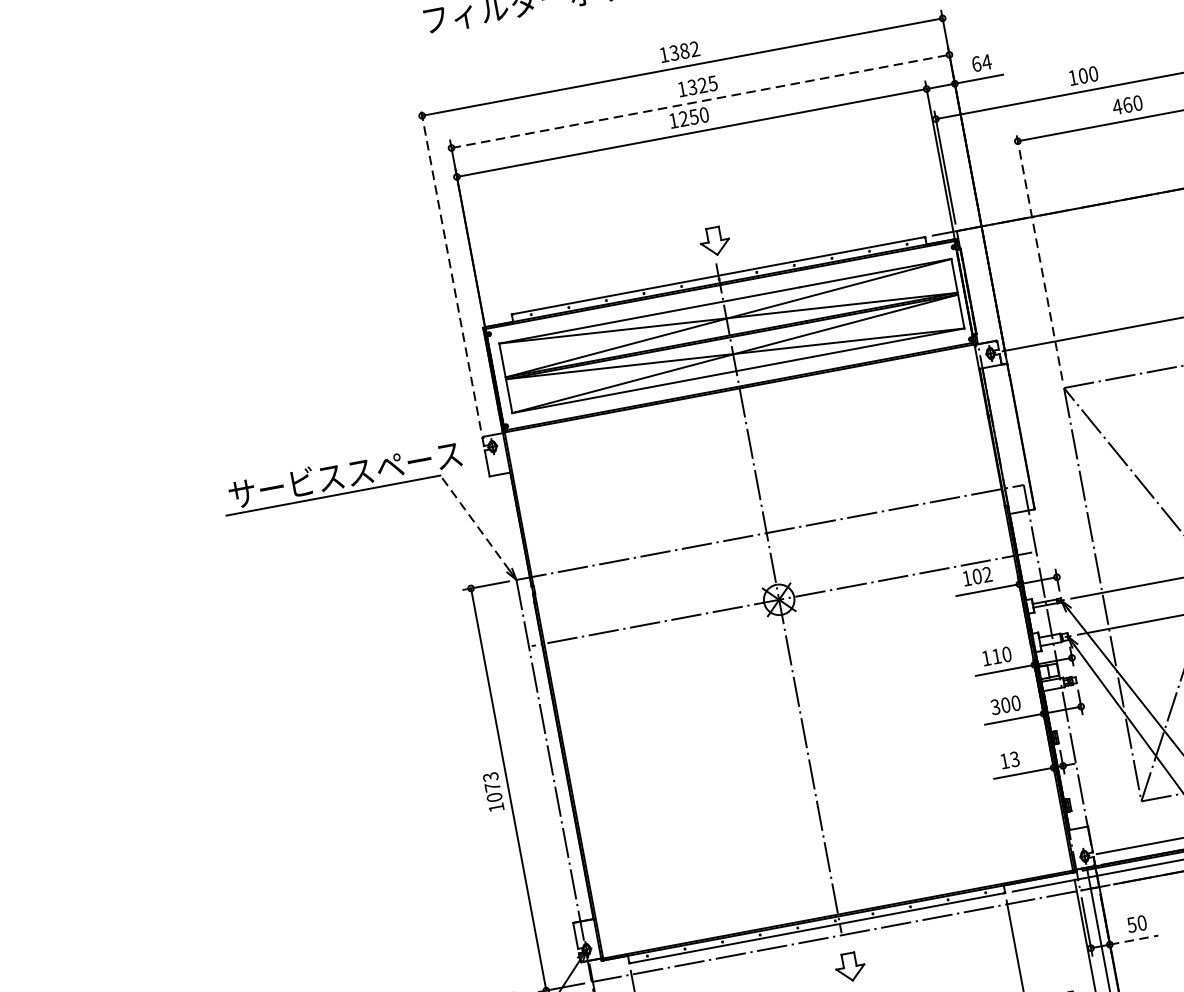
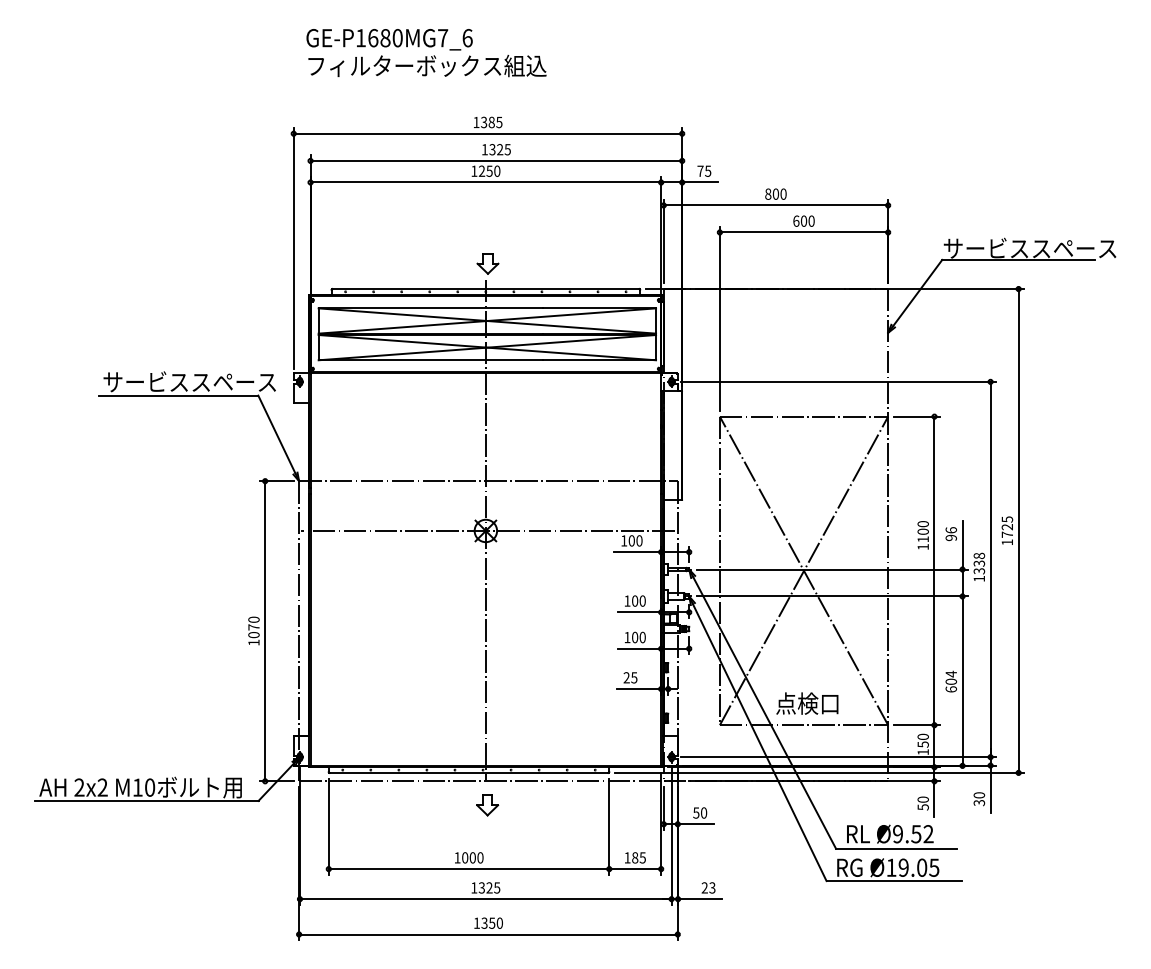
text: (695, 49) -> (499, 122), 1382 -> 1385
text: (981, 62) -> (704, 170), 64 -> 75
text: (1073, 76) -> (768, 193), 100 -> 800
line: (700, 100) -> (496, 160), dashed -> solid
text: (1121, 105) -> (799, 220), 460 -> 600
line: (1038, 256) -> (719, 318), dashed -> solid
line: (450, 268) -> (293, 247), dashed -> solid
line: (474, 523) -> (276, 434), dashed -> solid
text: (987, 574) -> (639, 540), 102 -> 100
text: (997, 655) -> (635, 600), 110 -> 100
text: (995, 707) -> (627, 637), 300 -> 100
text: (1009, 759) -> (630, 677), 13 -> 25
text: (490, 776) -> (253, 619), 1073 -> 1070
line: (1134, 940) -> (696, 824), dashed -> solid

